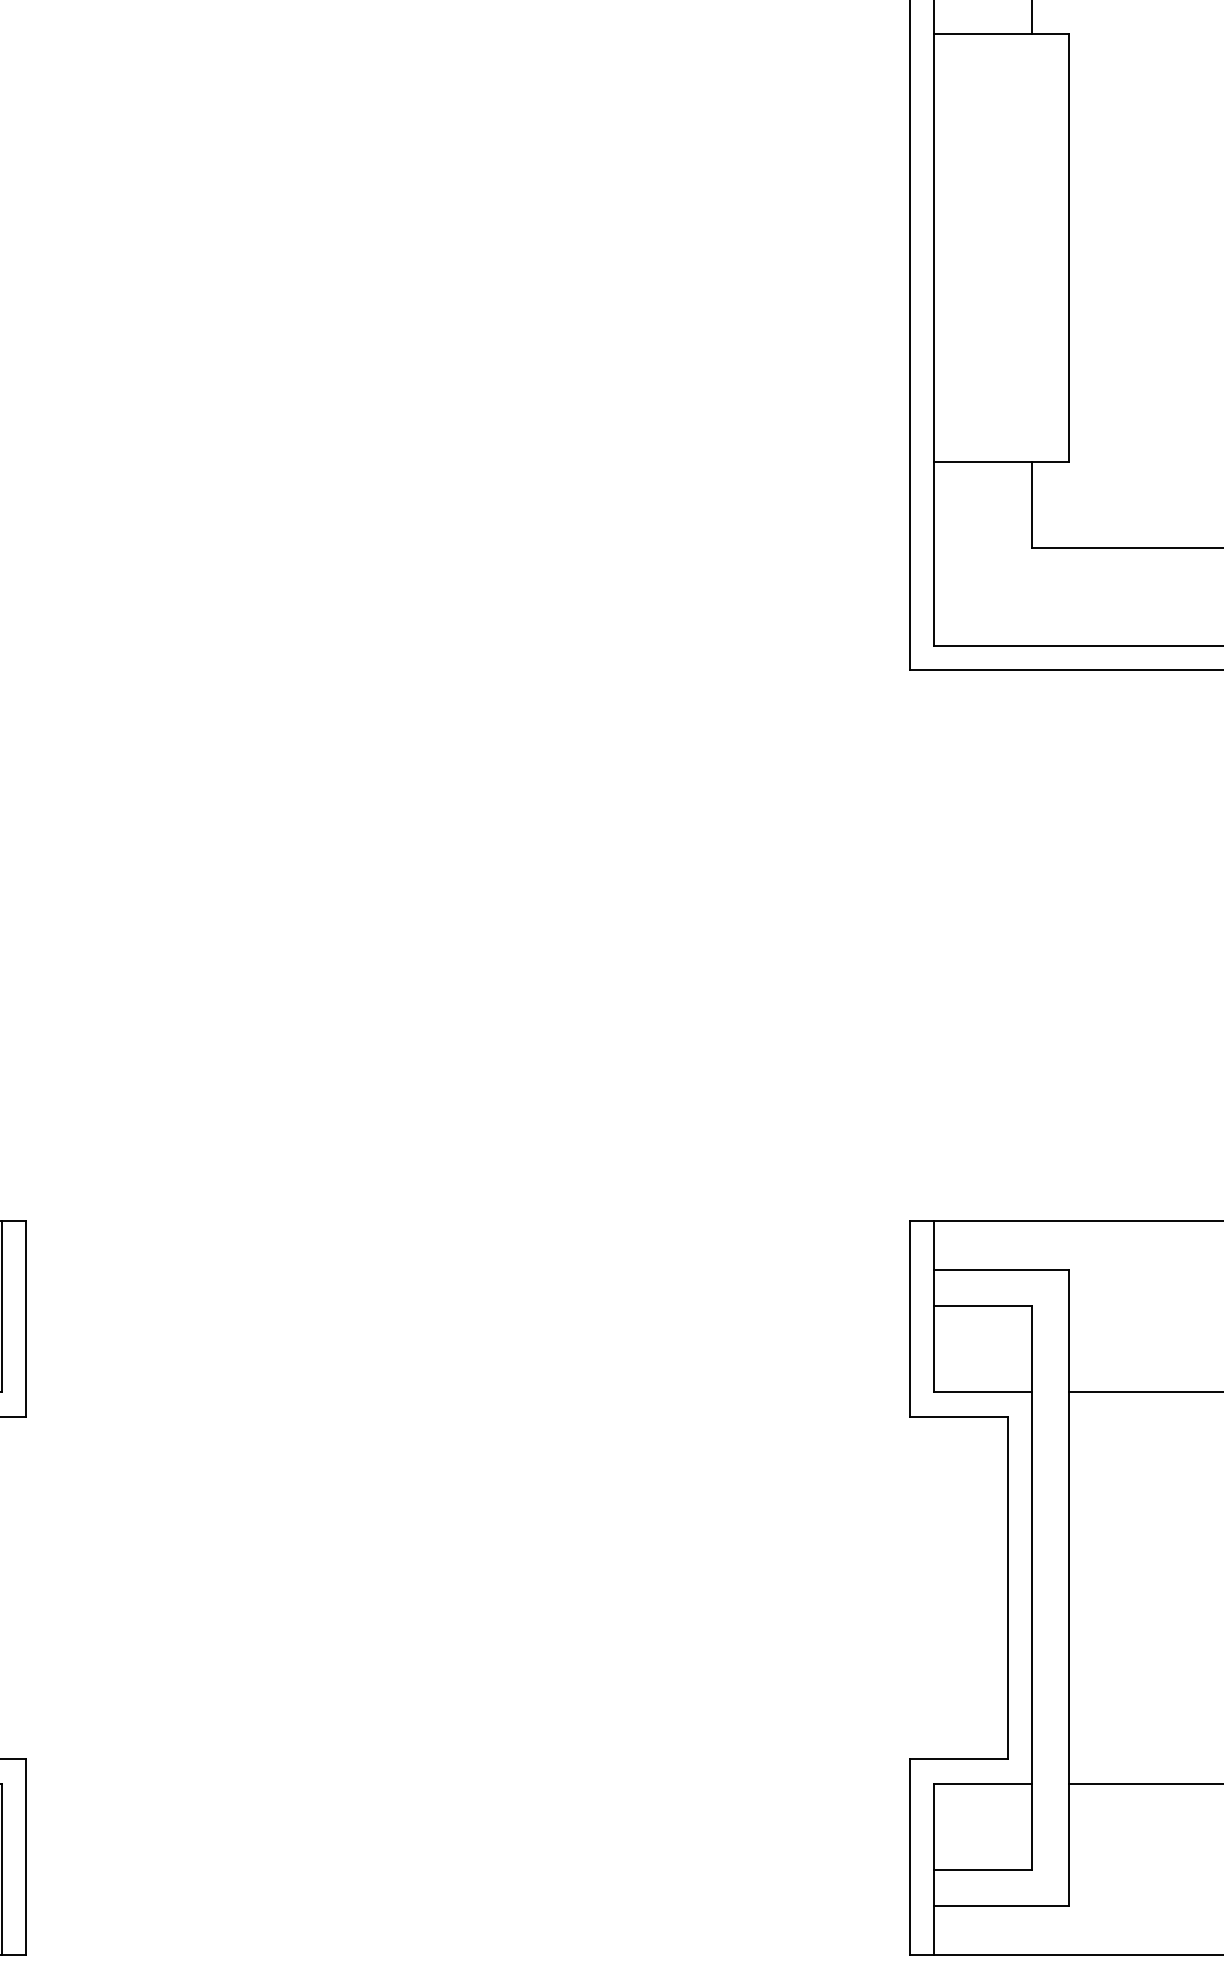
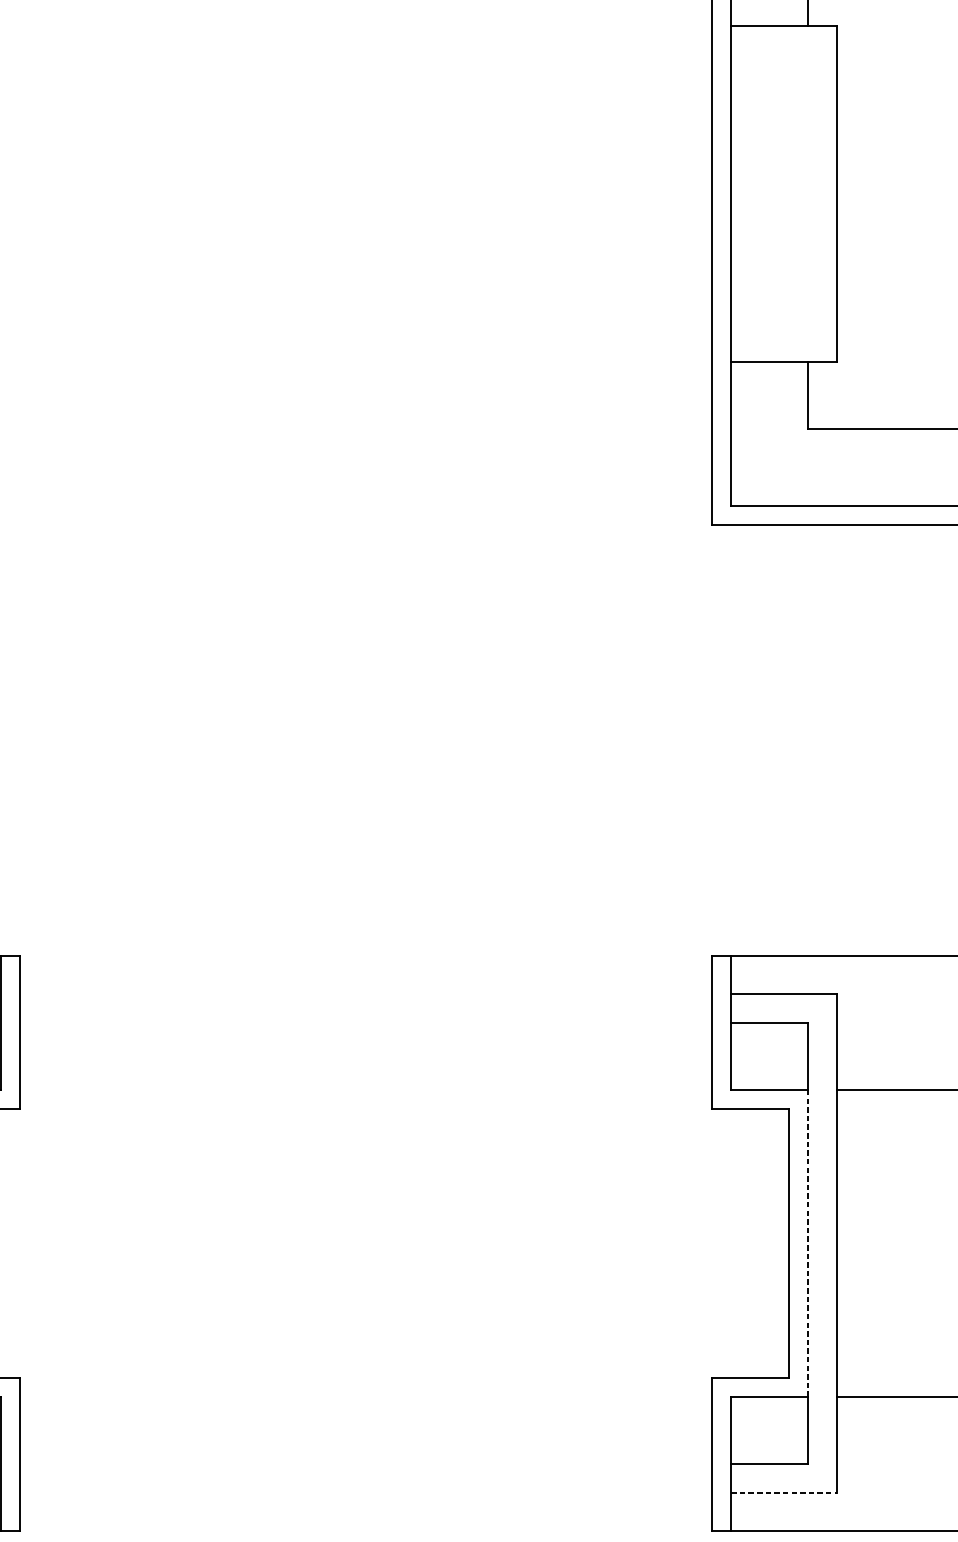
line: (1031, 1587) -> (807, 1243), solid -> dashed
line: (1001, 1906) -> (784, 1493), solid -> dashed

